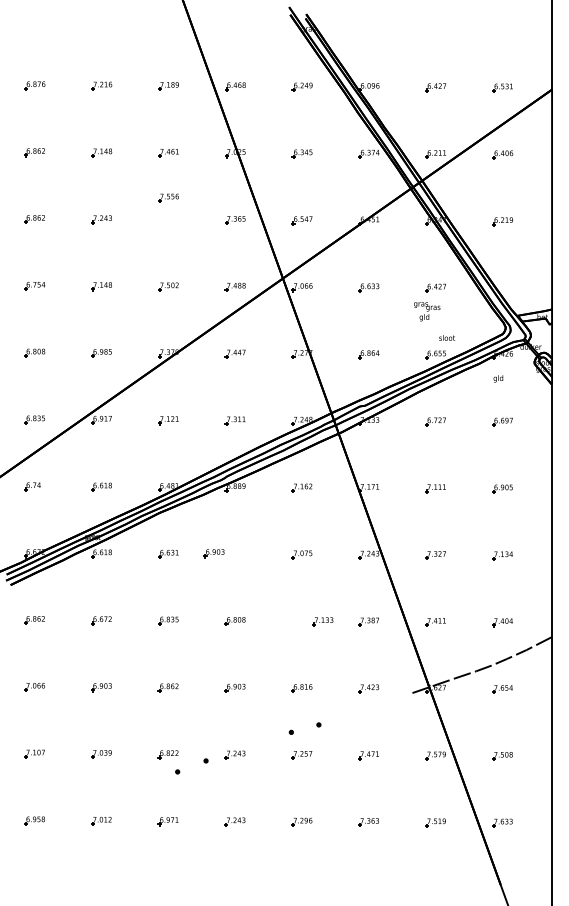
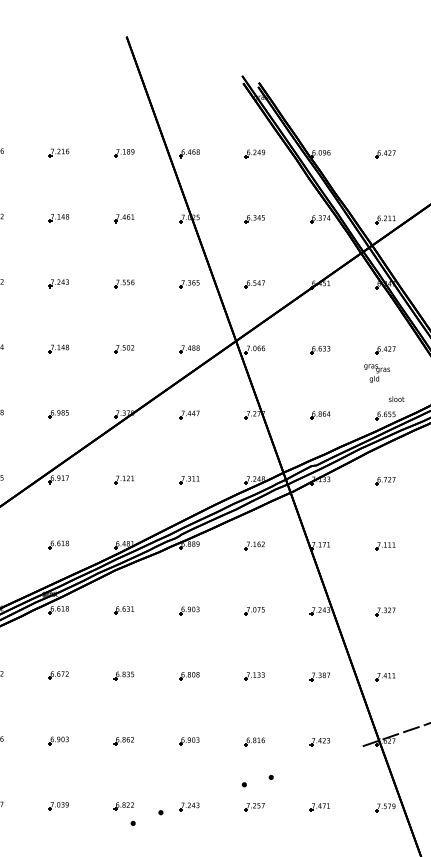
part: (168, 197) -> (124, 283), moved
part: (213, 553) -> (188, 610), moved
part: (322, 621) -> (254, 676), moved

